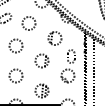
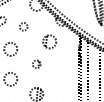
circle: (28, 23) -> (23, 26), size x0.6
part: (41, 60) -> (36, 63), size x0.6
part: (67, 66) -> (62, 69), removed

